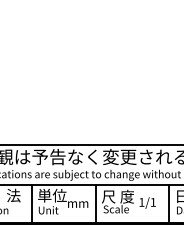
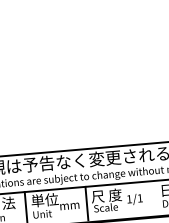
line: (168, 202) -> (154, 197), removed

